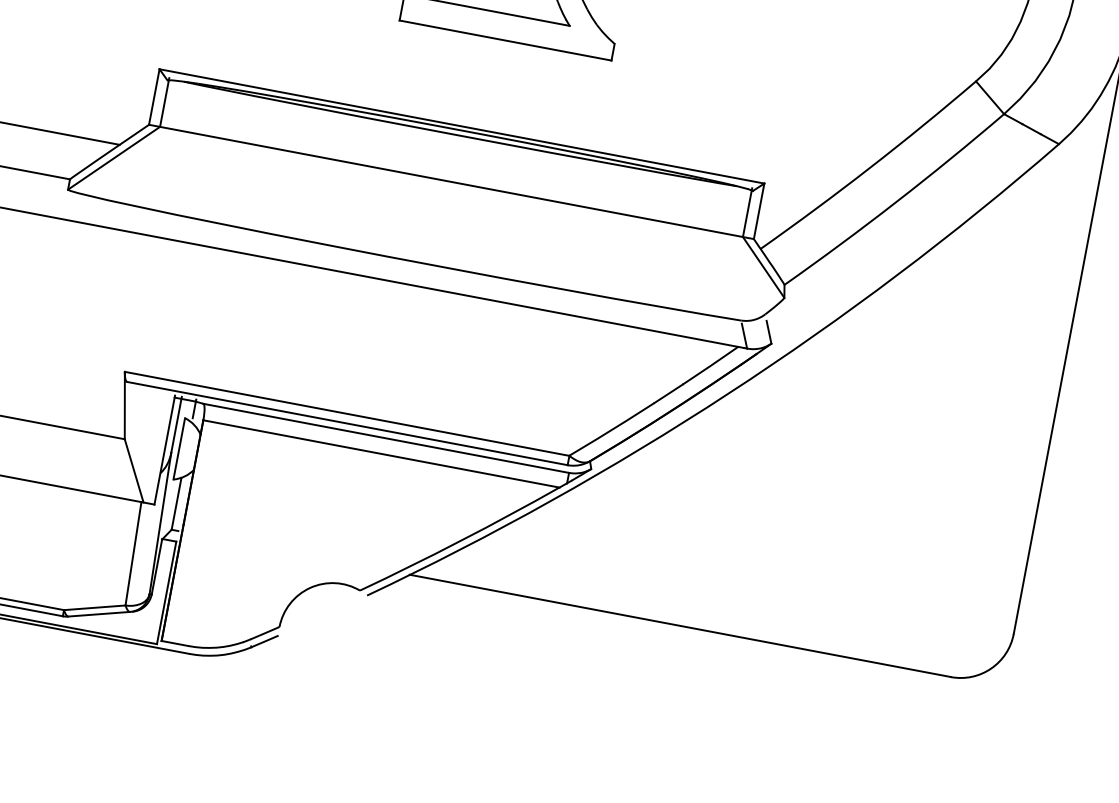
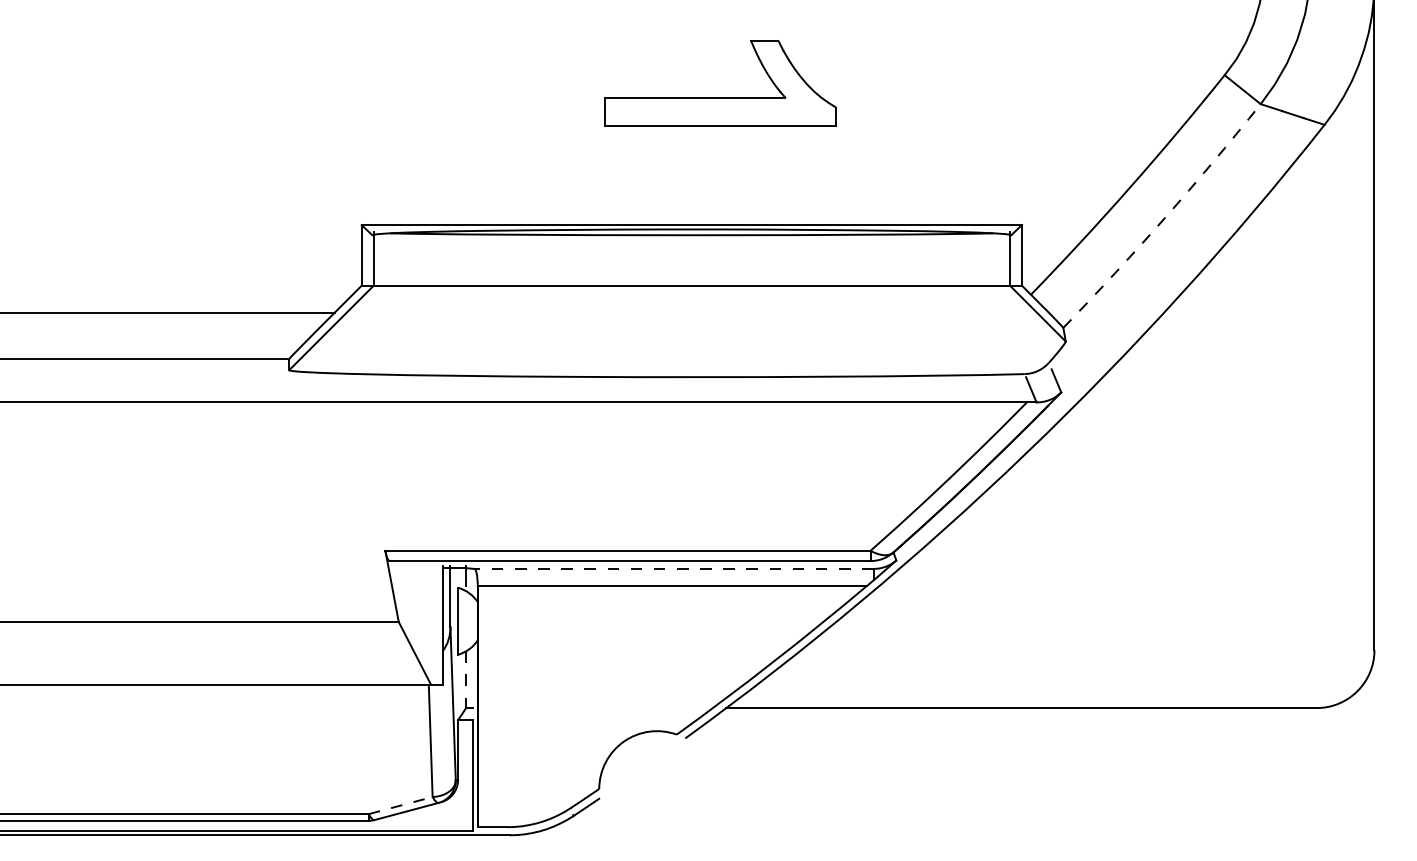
arc: (896, 202) -> (1164, 218), solid -> dashed
line: (386, 438) -> (674, 568), solid -> dashed
line: (176, 504) -> (466, 680), solid -> dashed
line: (95, 607) -> (401, 805), solid -> dashed

